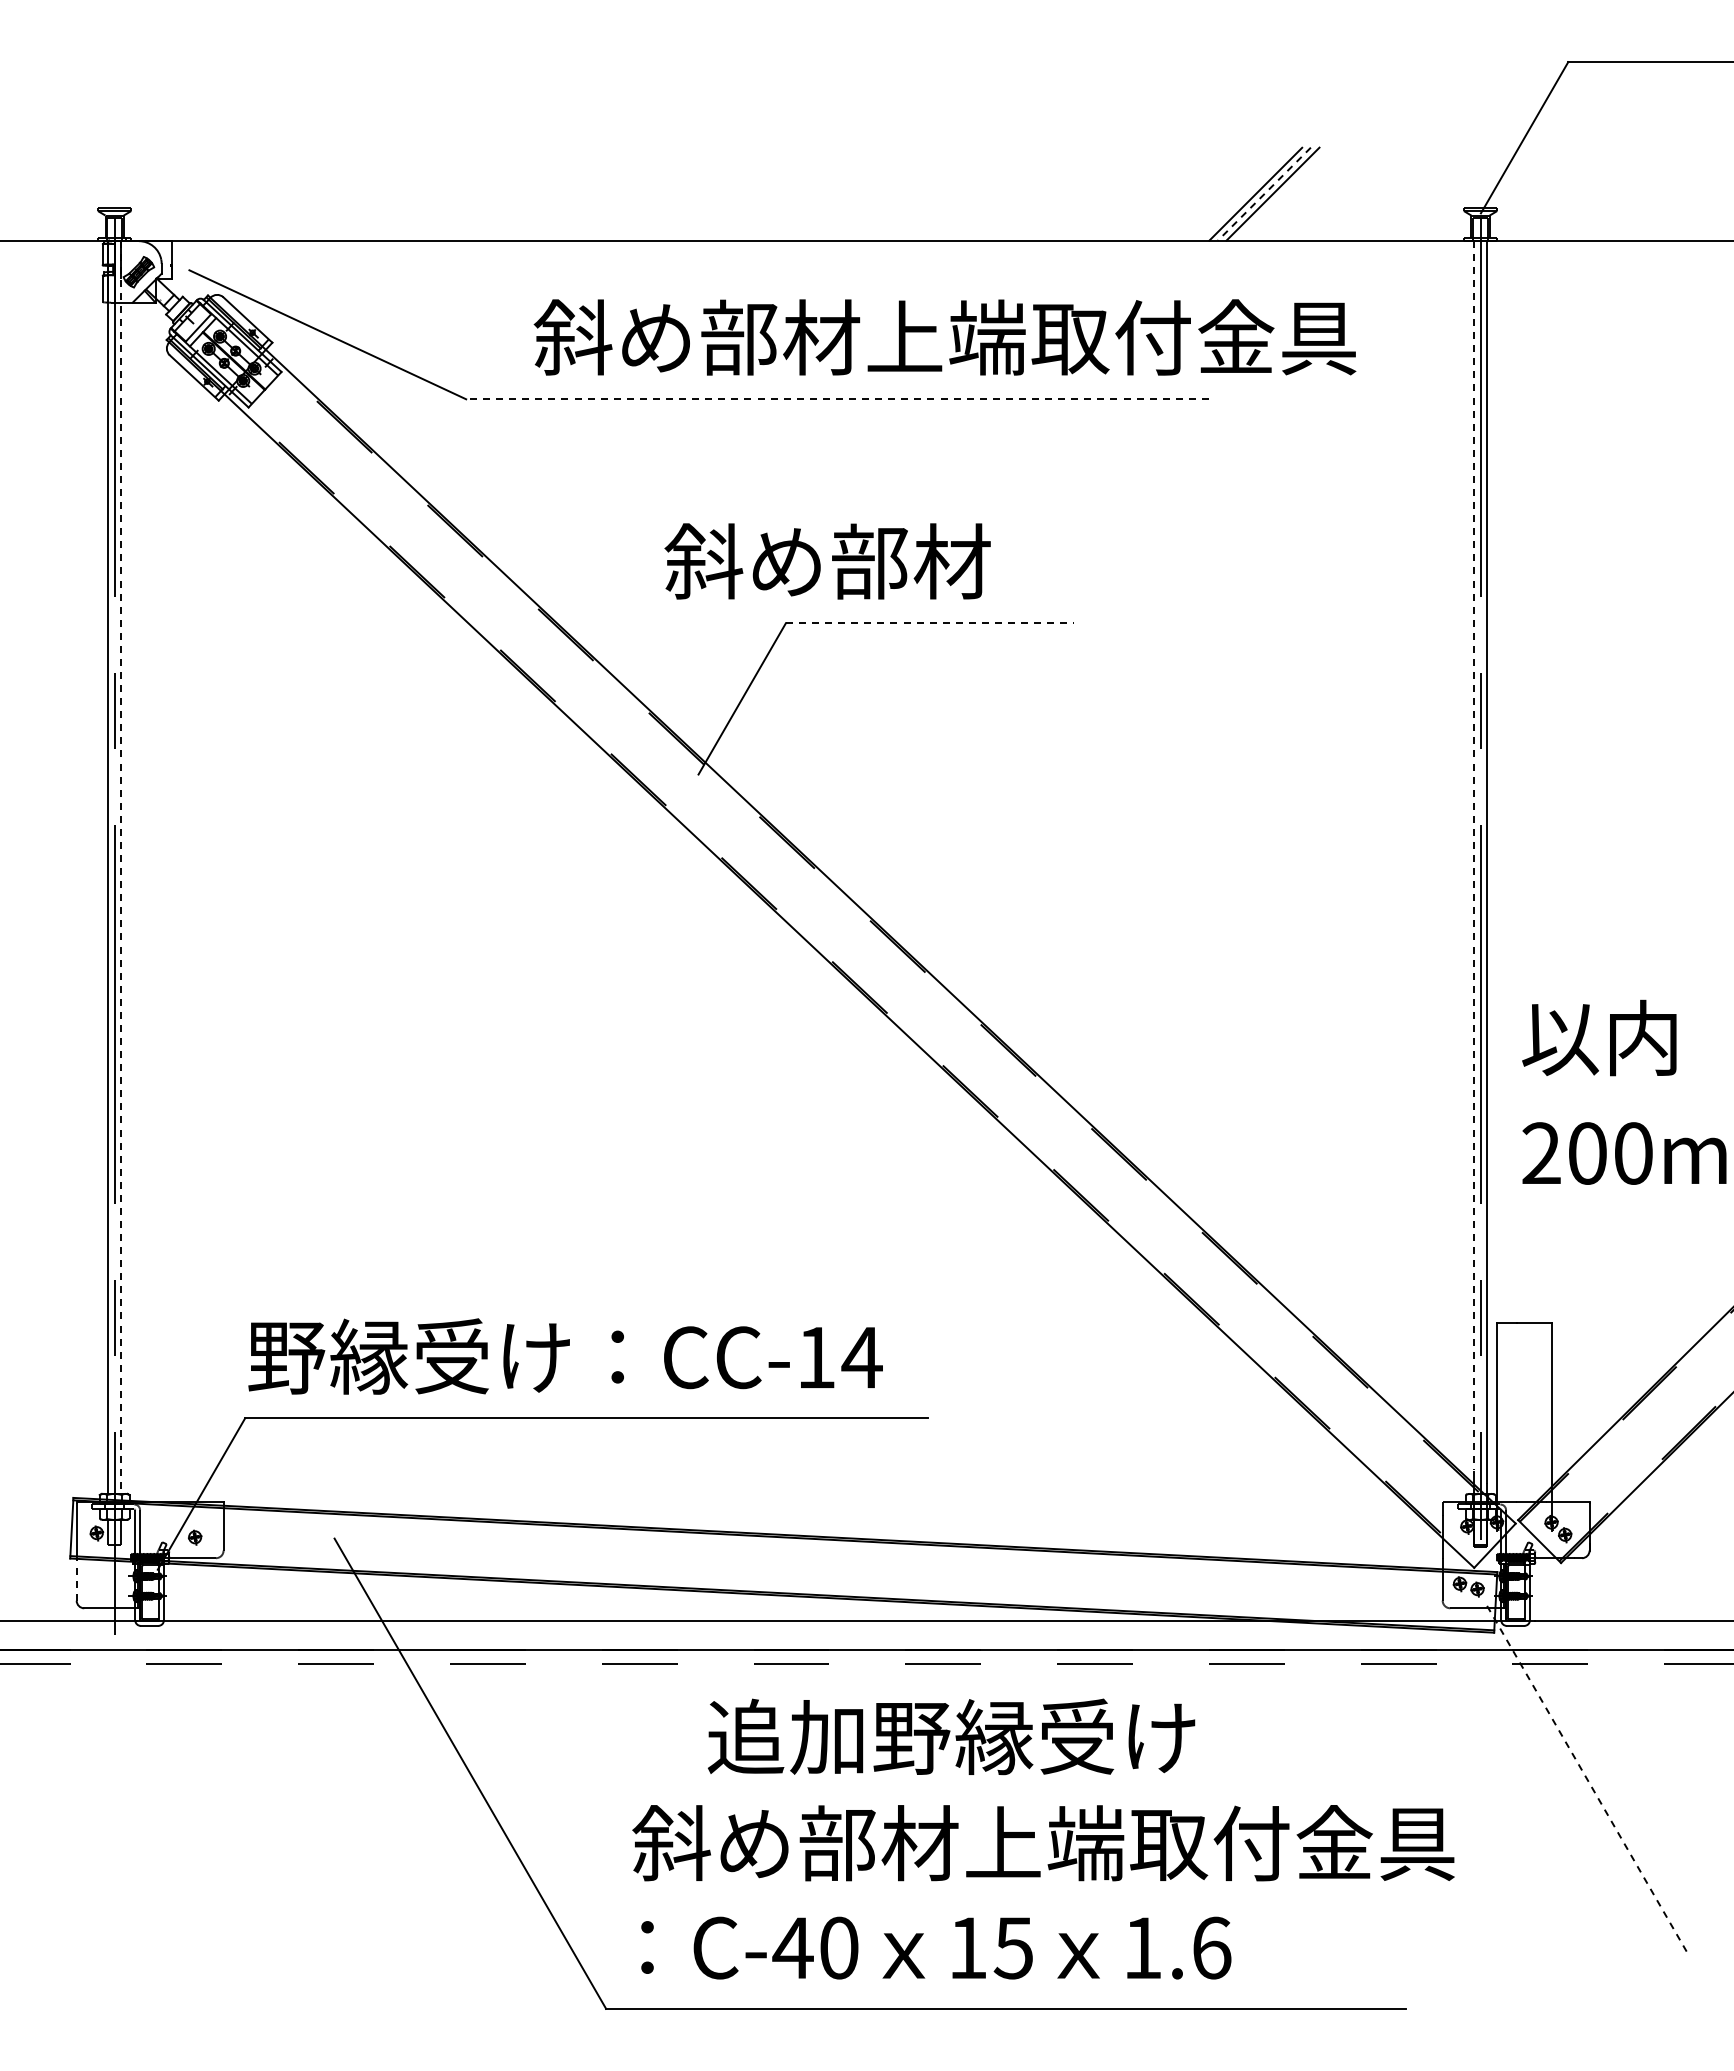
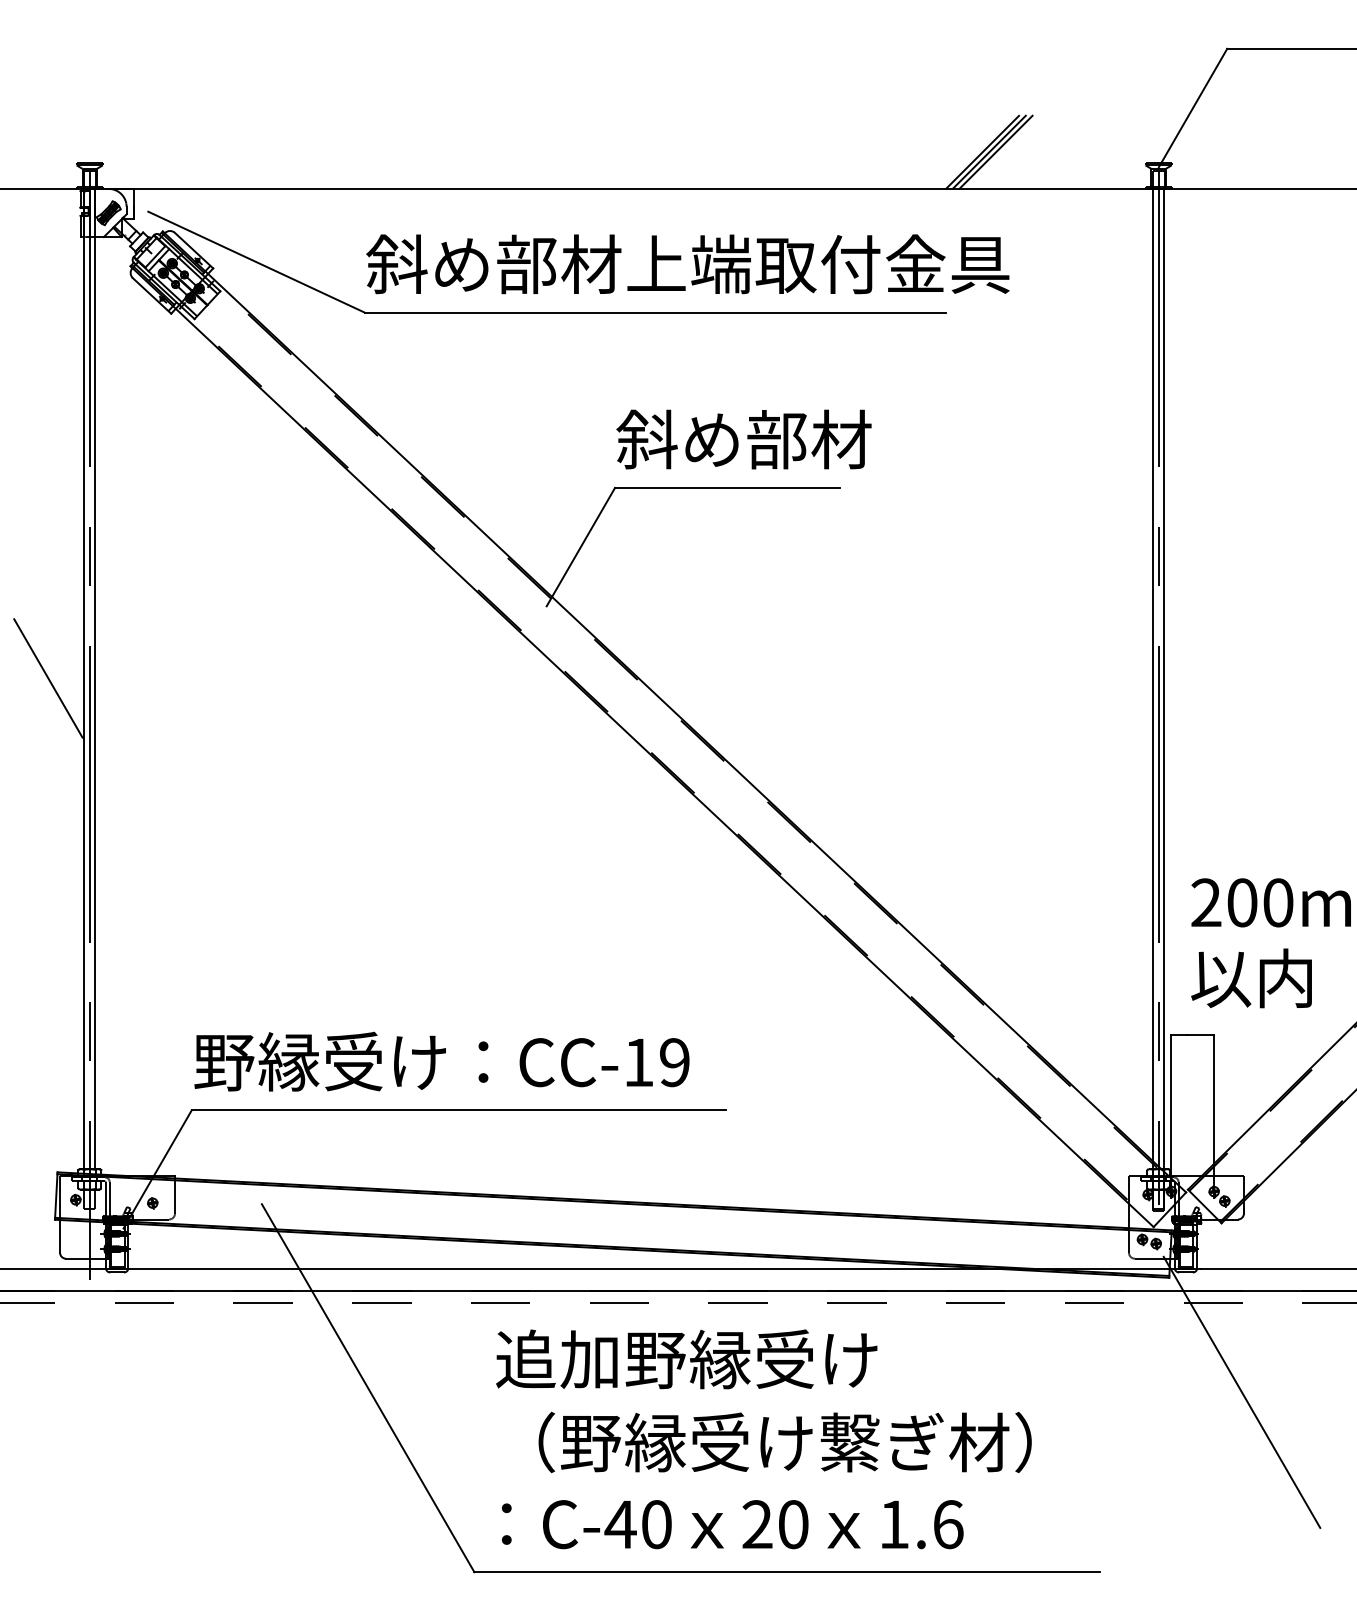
line: (1264, 194) -> (989, 152), dashed -> solid
text: (944, 337) -> (687, 264), moved
line: (837, 399) -> (655, 312), dashed -> solid
text: (827, 561) -> (743, 439), moved
line: (930, 623) -> (728, 488), dashed -> solid
line: (1473, 855) -> (1153, 669), dashed -> solid
line: (61, 866) -> (48, 678), added
line: (121, 867) -> (95, 679), dashed -> solid
text: (1599, 1037) -> (1251, 977), moved
text: (861, 1357) -> (674, 1062), CC-14 -> CC-19
line: (76, 1580) -> (59, 1236), dashed -> solid
text: (951, 1736) -> (686, 1359), moved
line: (1587, 1779) -> (1242, 1392), dashed -> solid
text: (1043, 1843) -> (816, 1442), 斜め部材上端取付金具 -> （野縁受け繋ぎ材）
text: (990, 1947) -> (775, 1524), 15 -> 20

